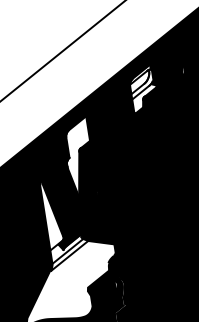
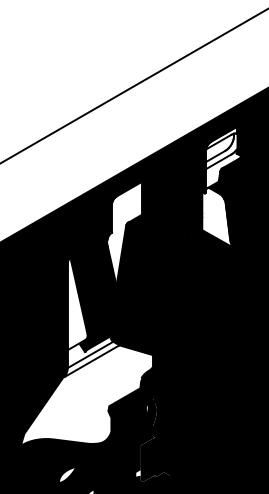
fill: (146, 134) -> (217, 217), removed

